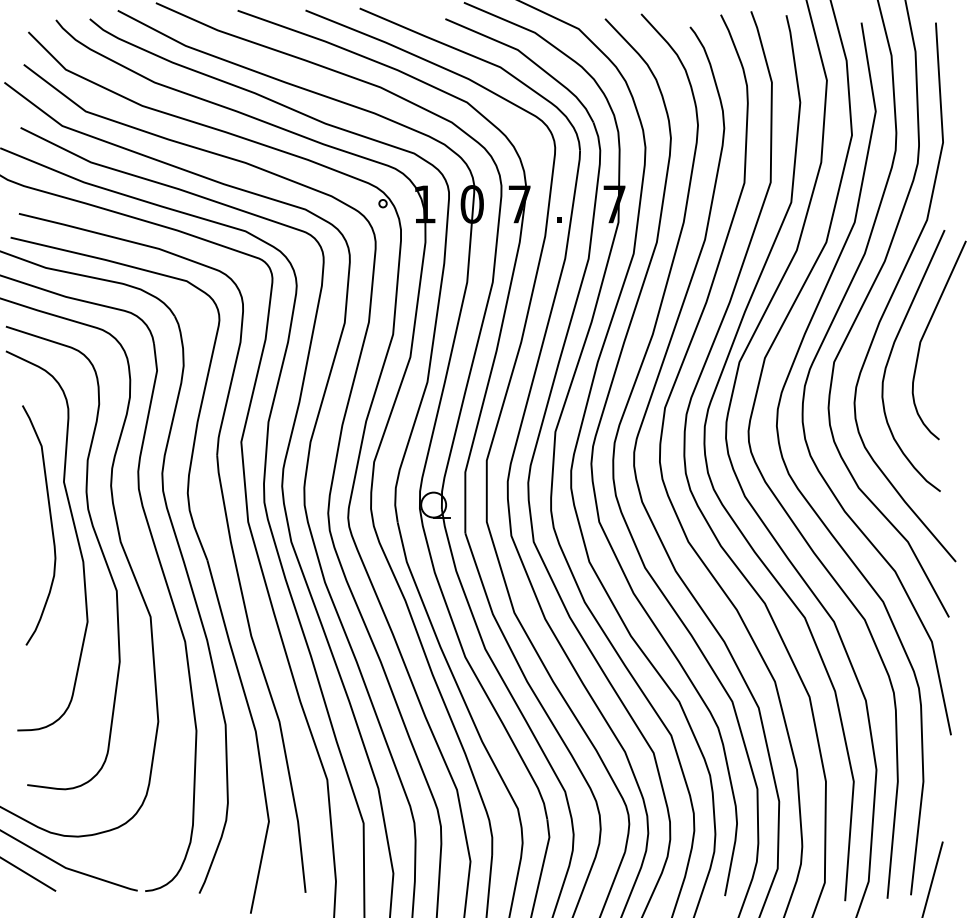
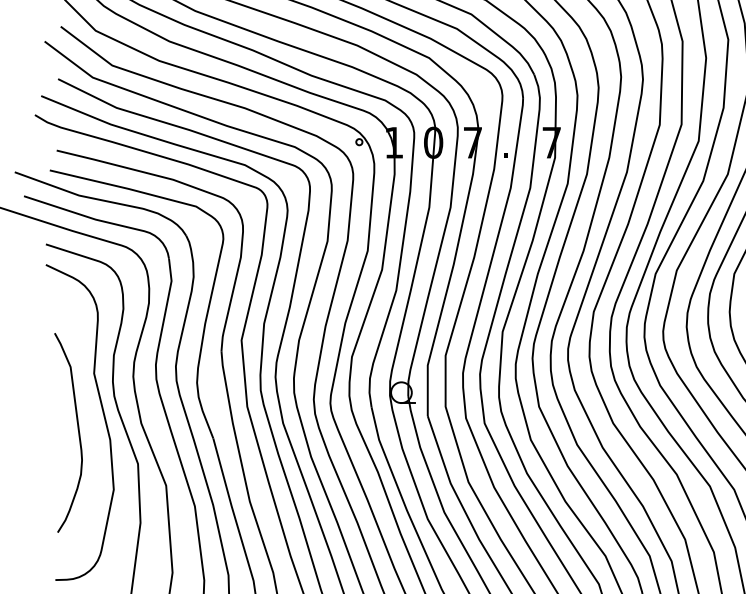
curve: (50, 524) -> (77, 432), moved

